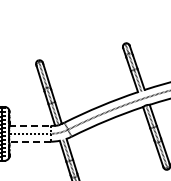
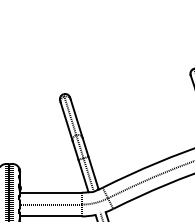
line: (30, 125) -> (51, 192), dashed -> solid
line: (30, 141) -> (51, 216), dashed -> solid

